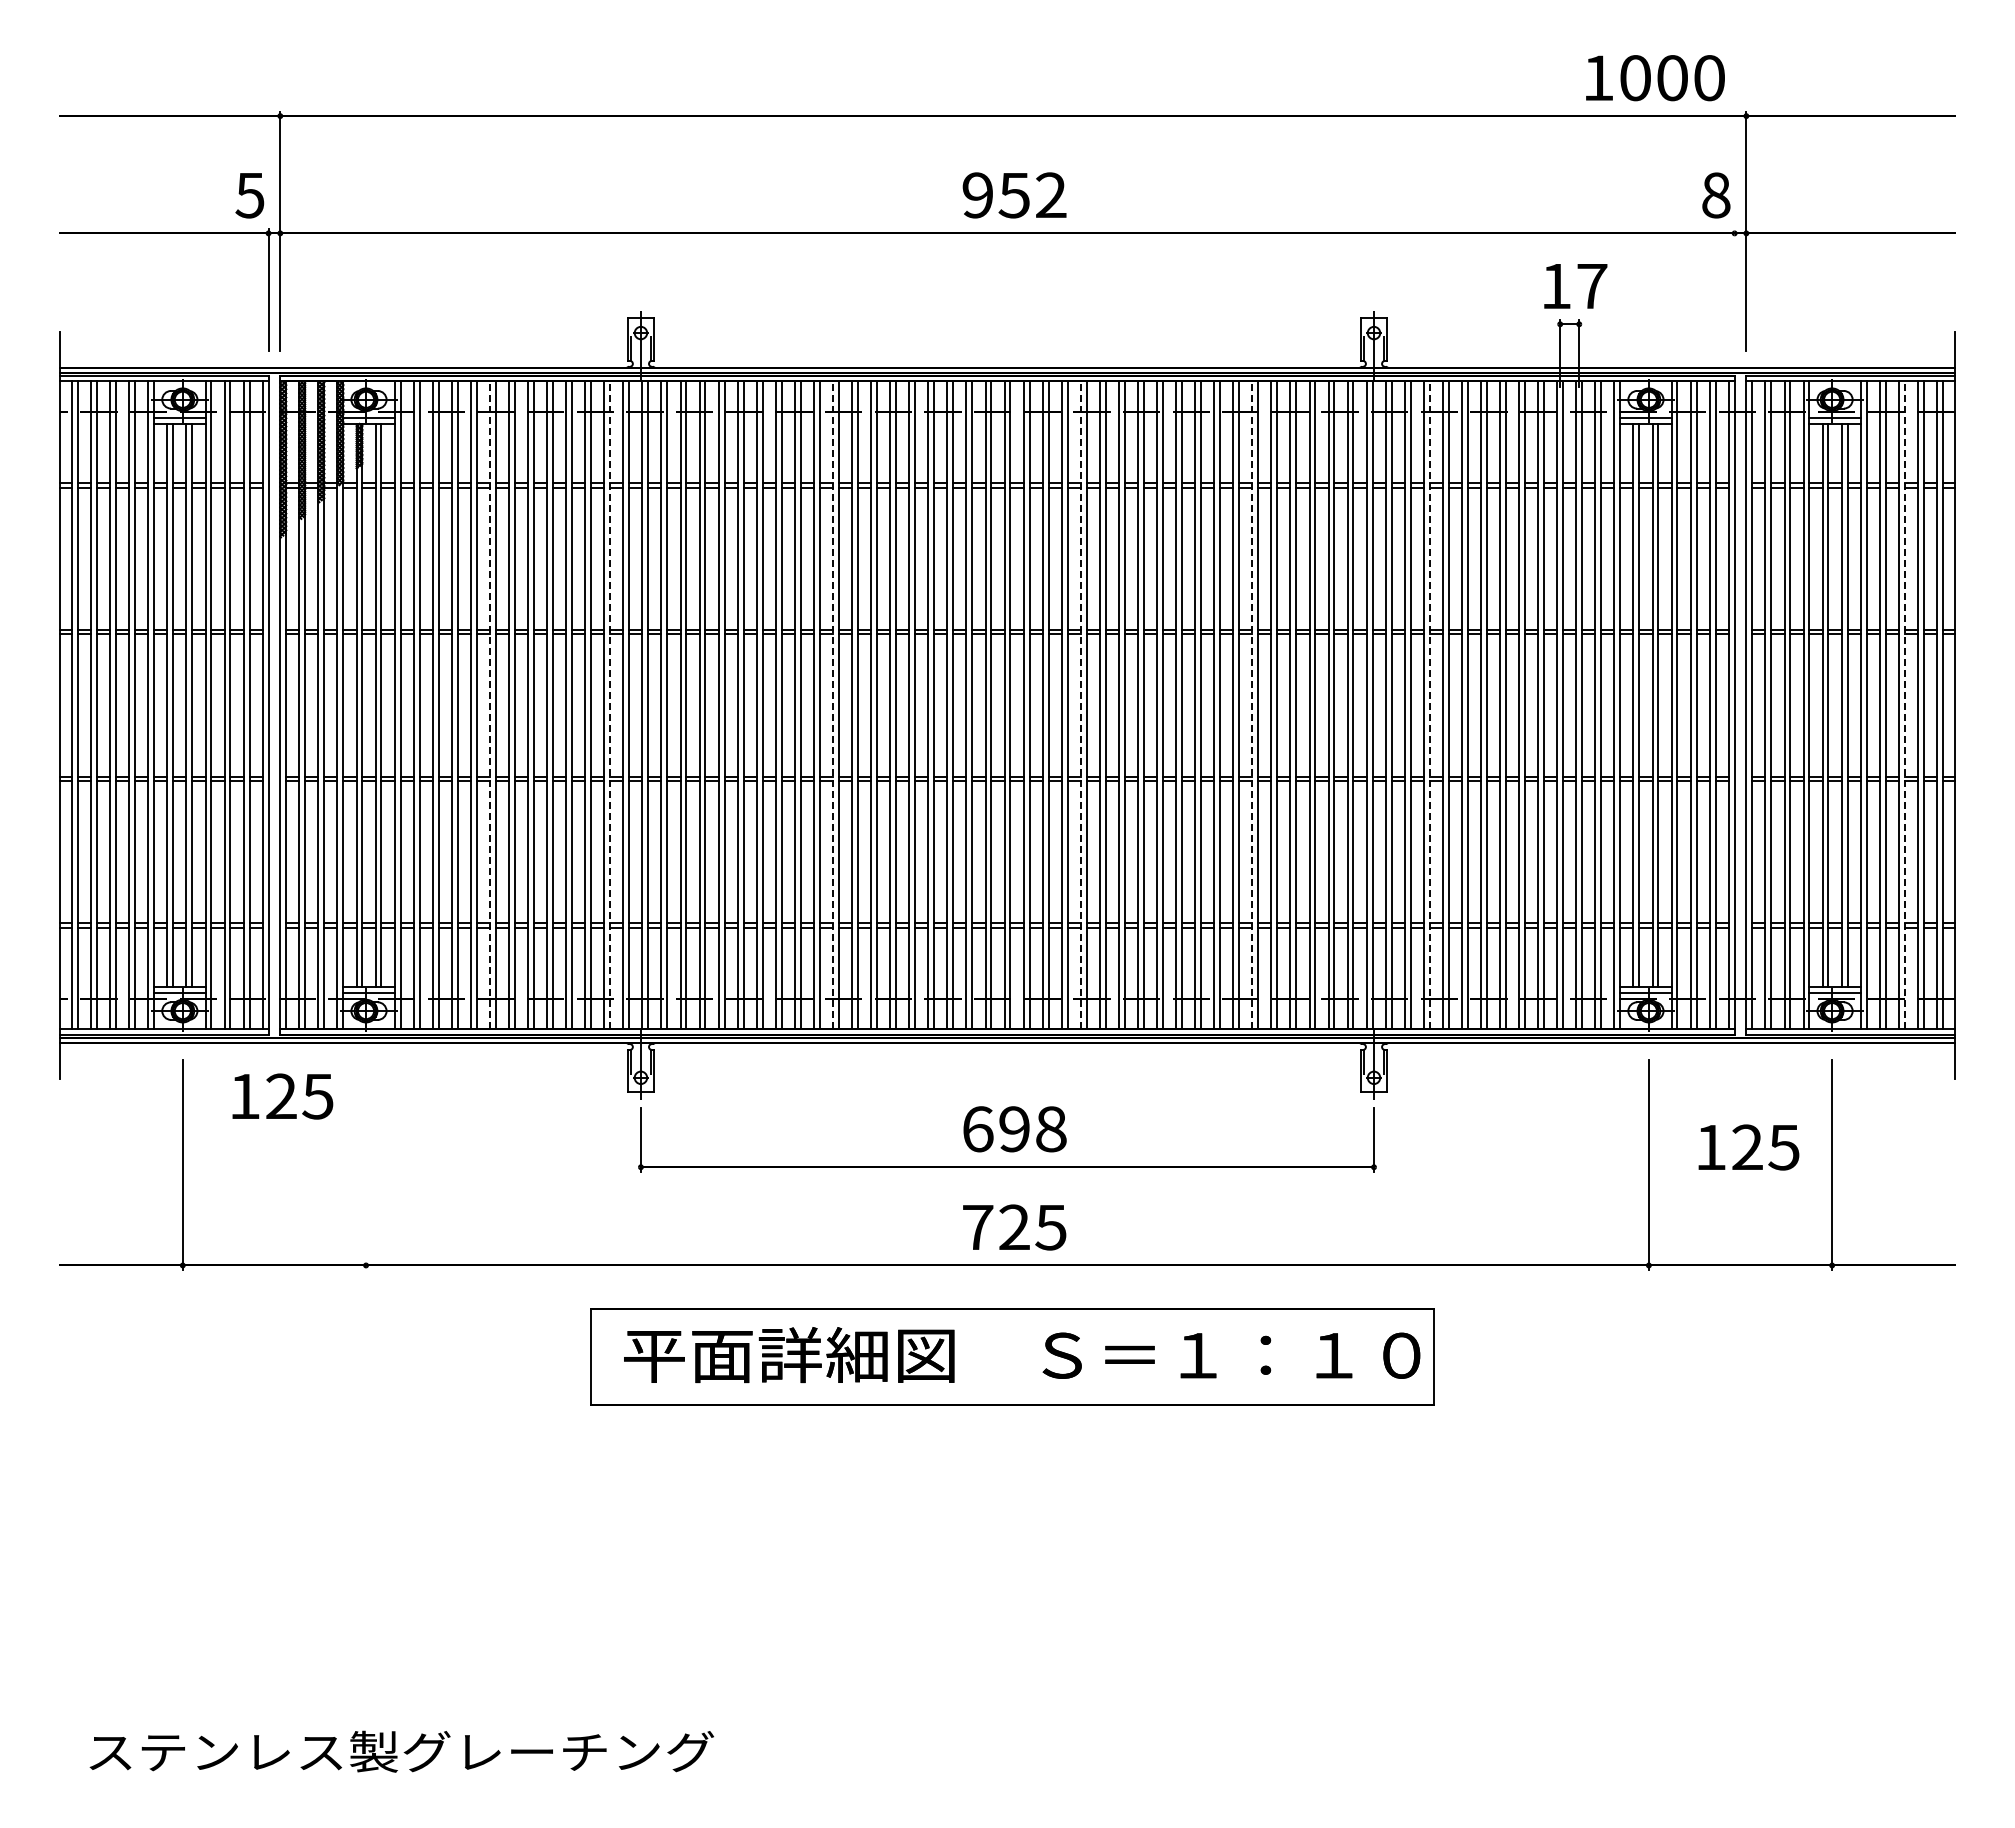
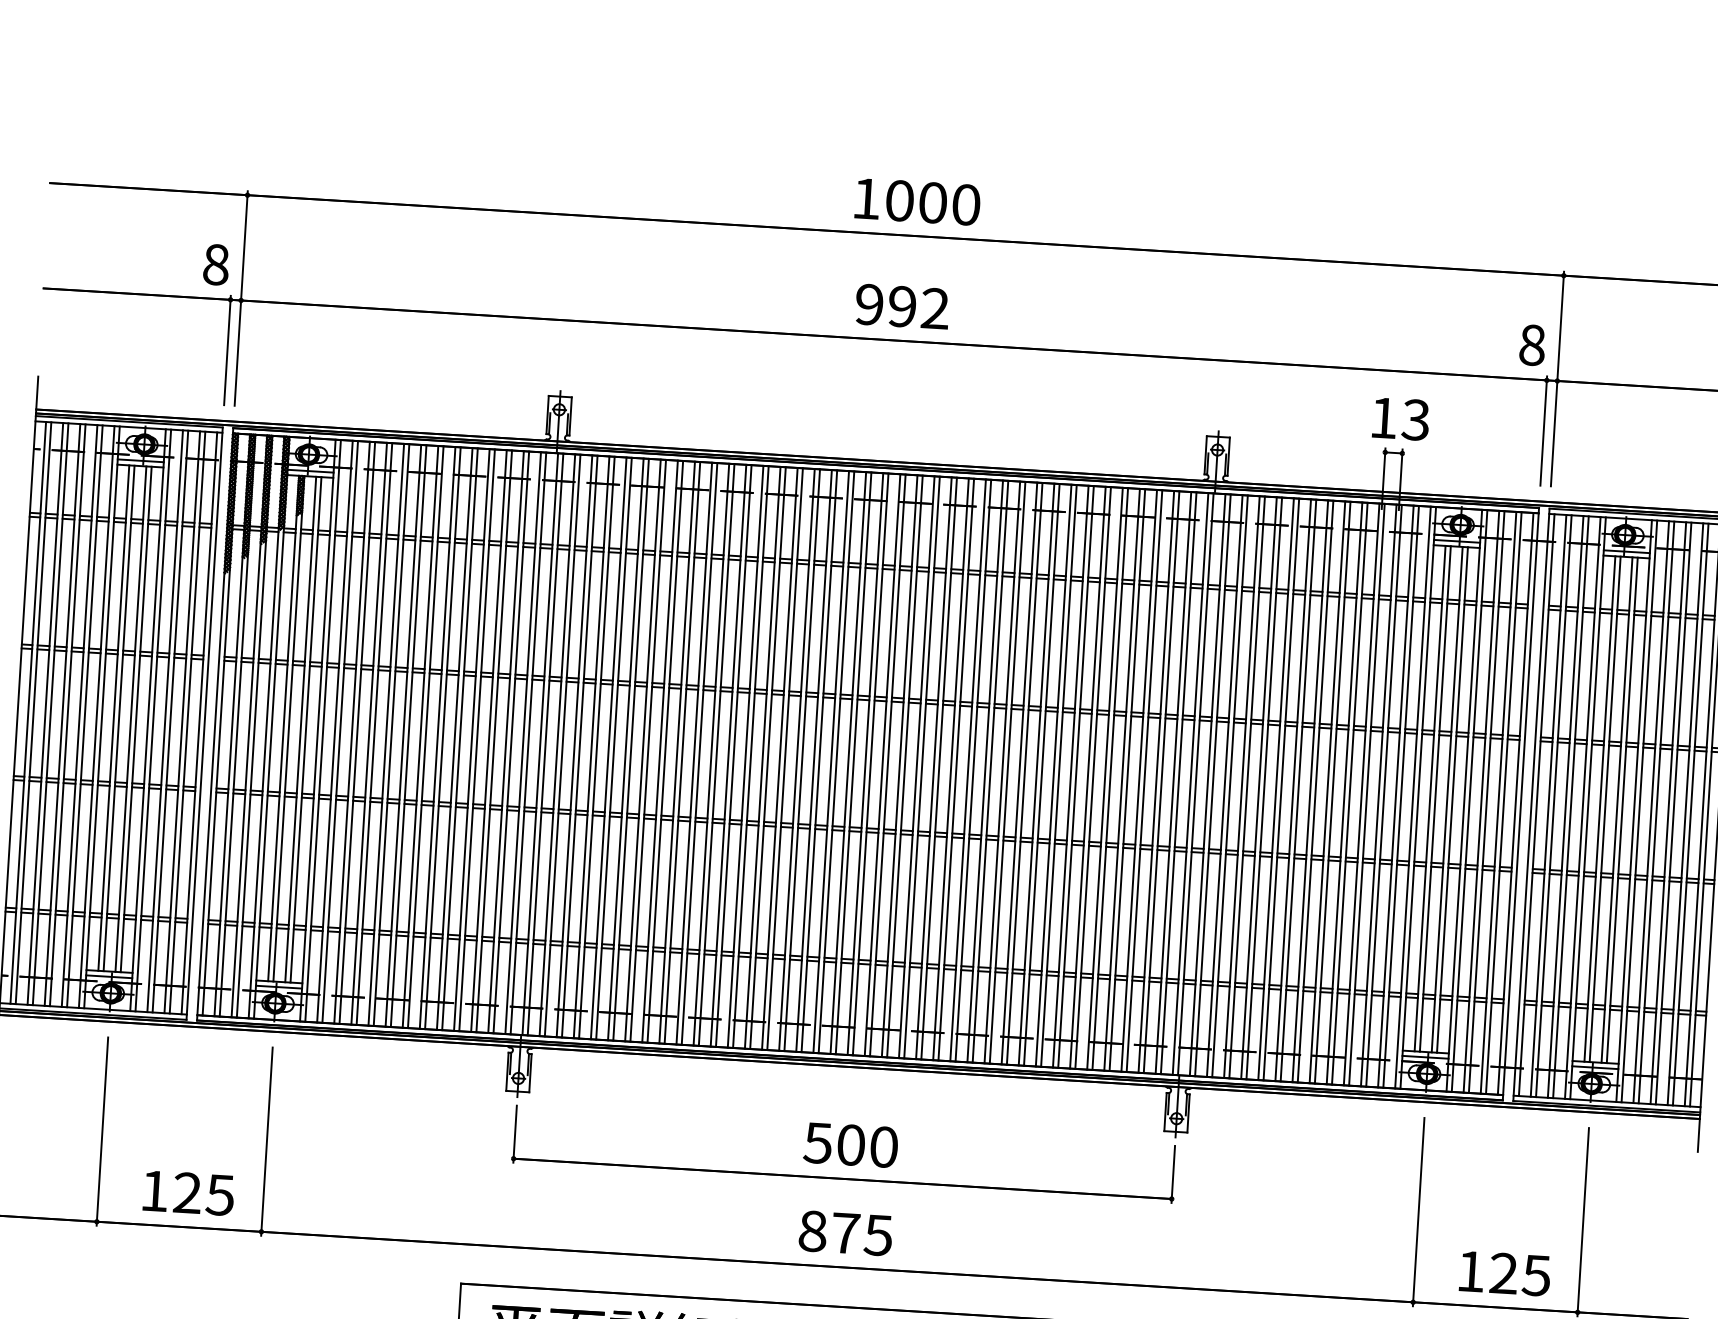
text: (1655, 78) -> (917, 202), moved
text: (249, 195) -> (215, 264), 5 -> 8
text: (1013, 195) -> (901, 306), 952 -> 992
text: (1591, 286) -> (1415, 420), 17 -> 13
line: (1734, 289) -> (1543, 430), added
line: (489, 705) -> (403, 735), dashed -> solid
line: (610, 705) -> (511, 742), dashed -> solid
line: (832, 705) -> (710, 754), dashed -> solid
line: (1080, 705) -> (933, 768), dashed -> solid
line: (1252, 705) -> (1088, 777), dashed -> solid
line: (1429, 705) -> (1246, 787), dashed -> solid
line: (1904, 705) -> (1673, 813), dashed -> solid
text: (282, 1096) -> (188, 1193), moved
text: (1013, 1129) -> (850, 1145), 698 -> 500
text: (1748, 1147) -> (1504, 1273), moved
line: (366, 1164) -> (267, 1141), added
text: (996, 1227) -> (829, 1232), 725 -> 875

